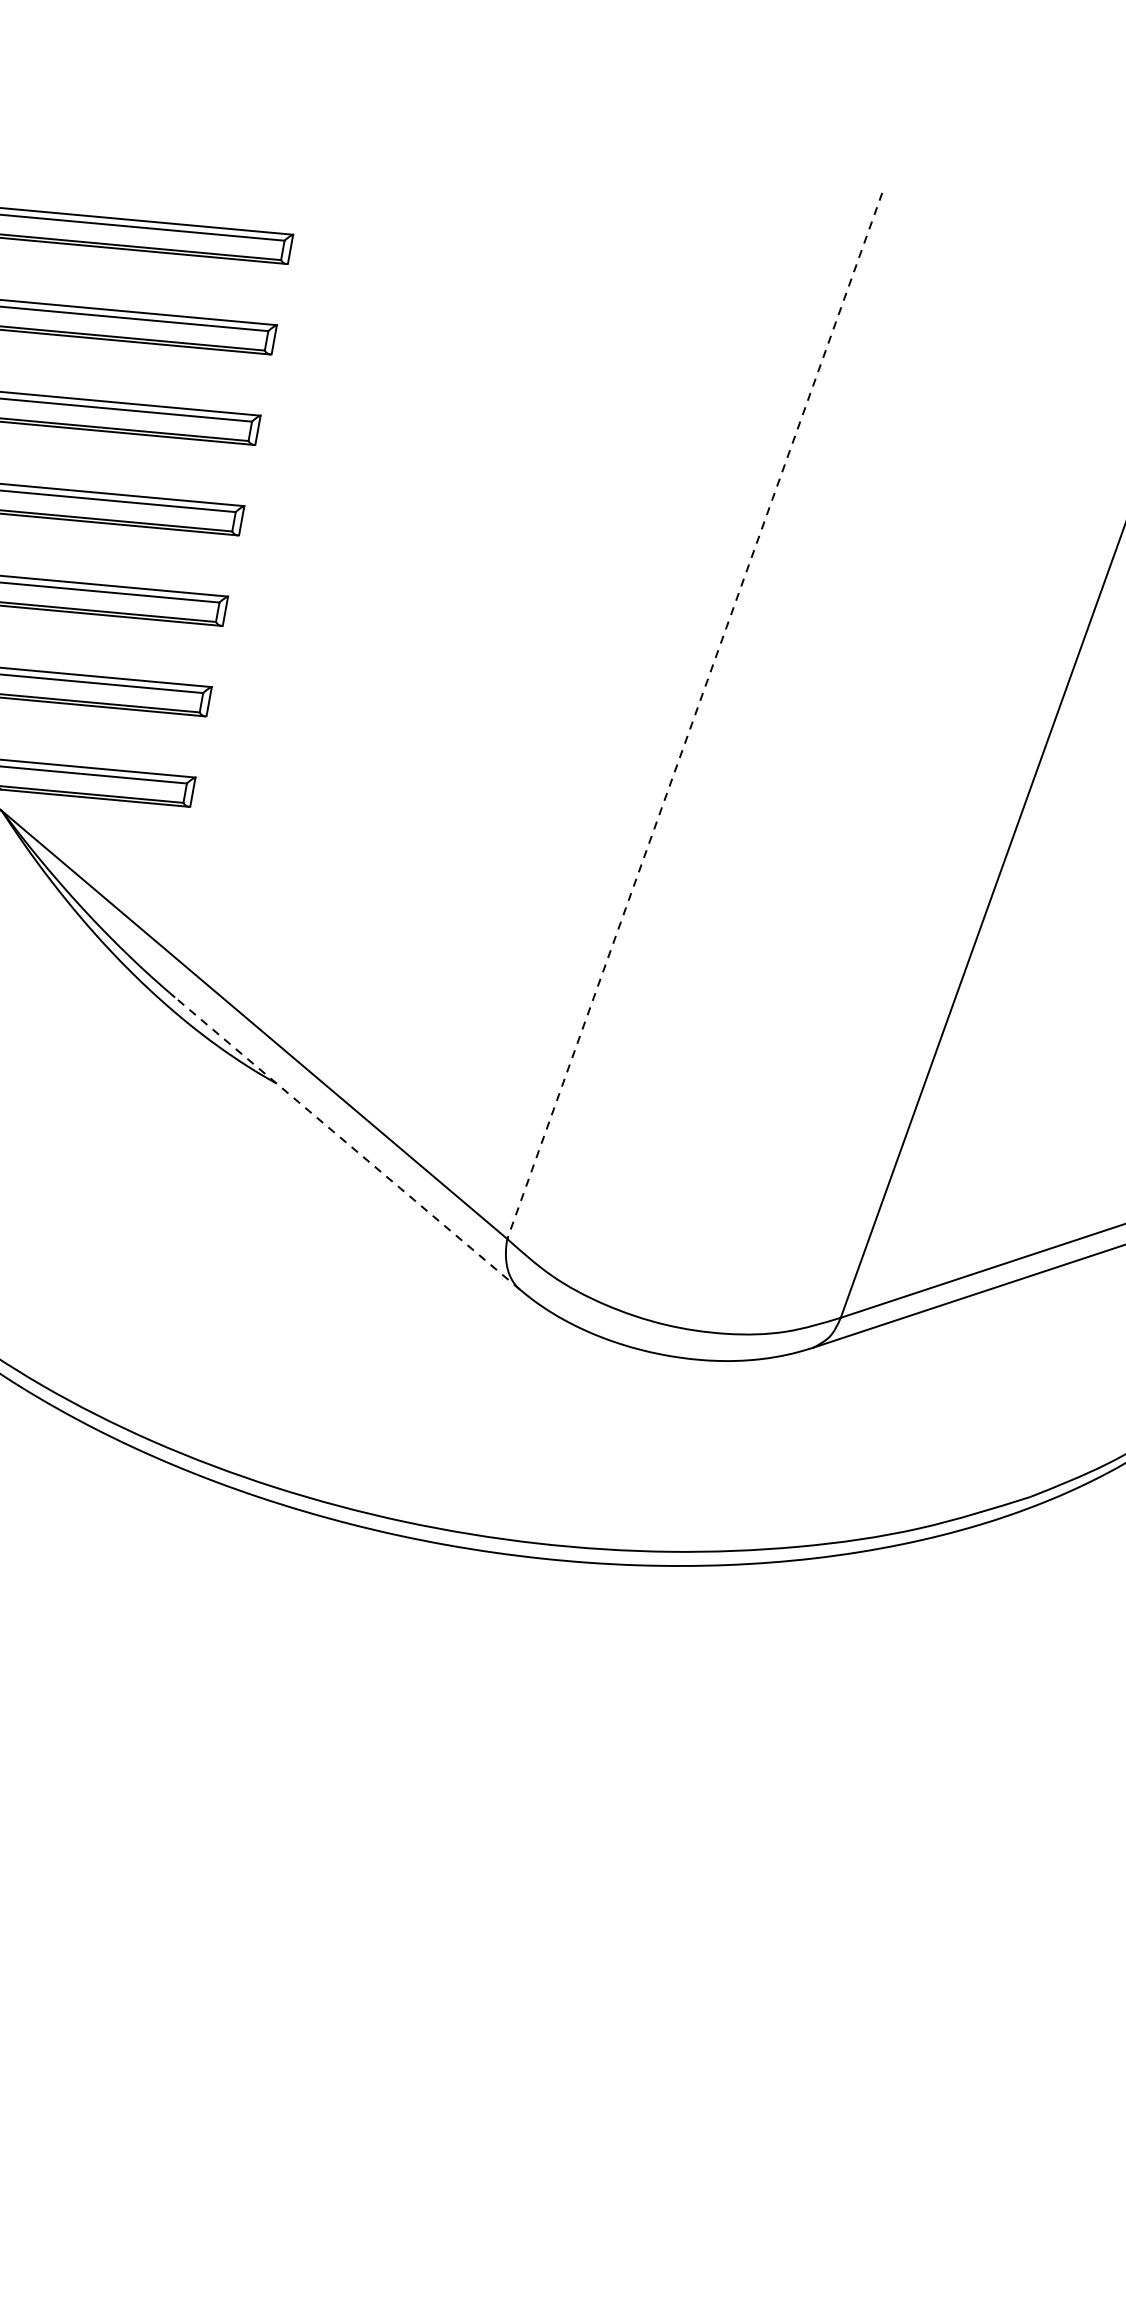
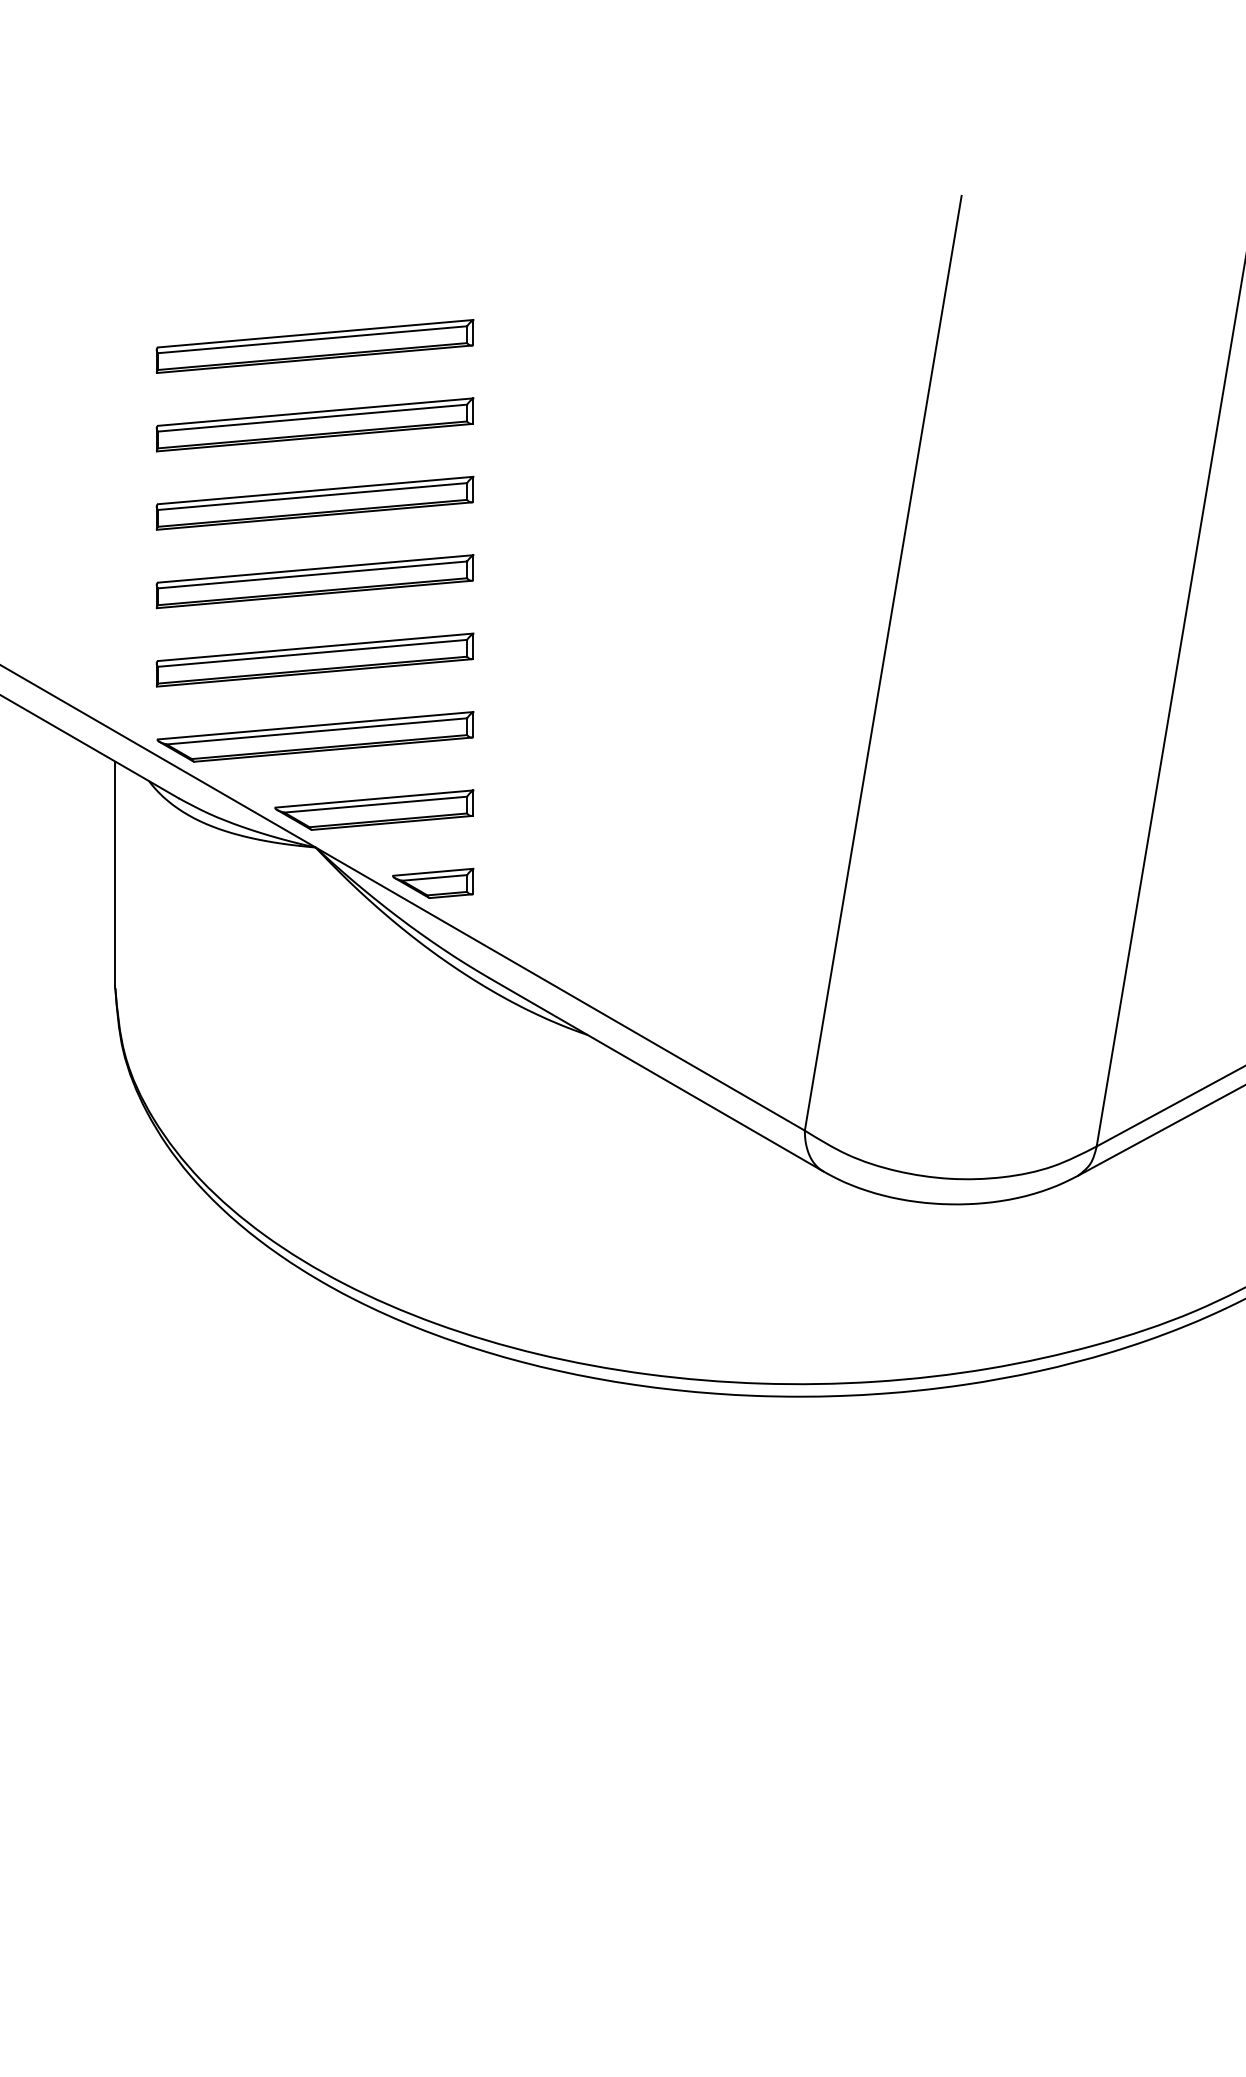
line: (695, 716) -> (883, 663), dashed -> solid
part: (130, 875) -> (433, 882), added
line: (347, 1143) -> (656, 1074), dashed -> solid

